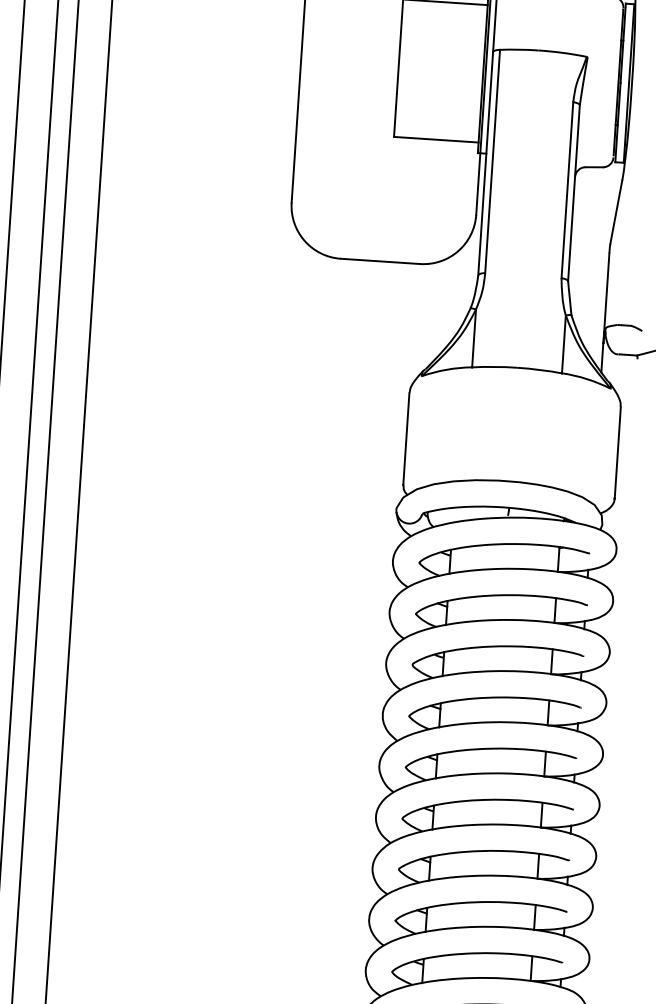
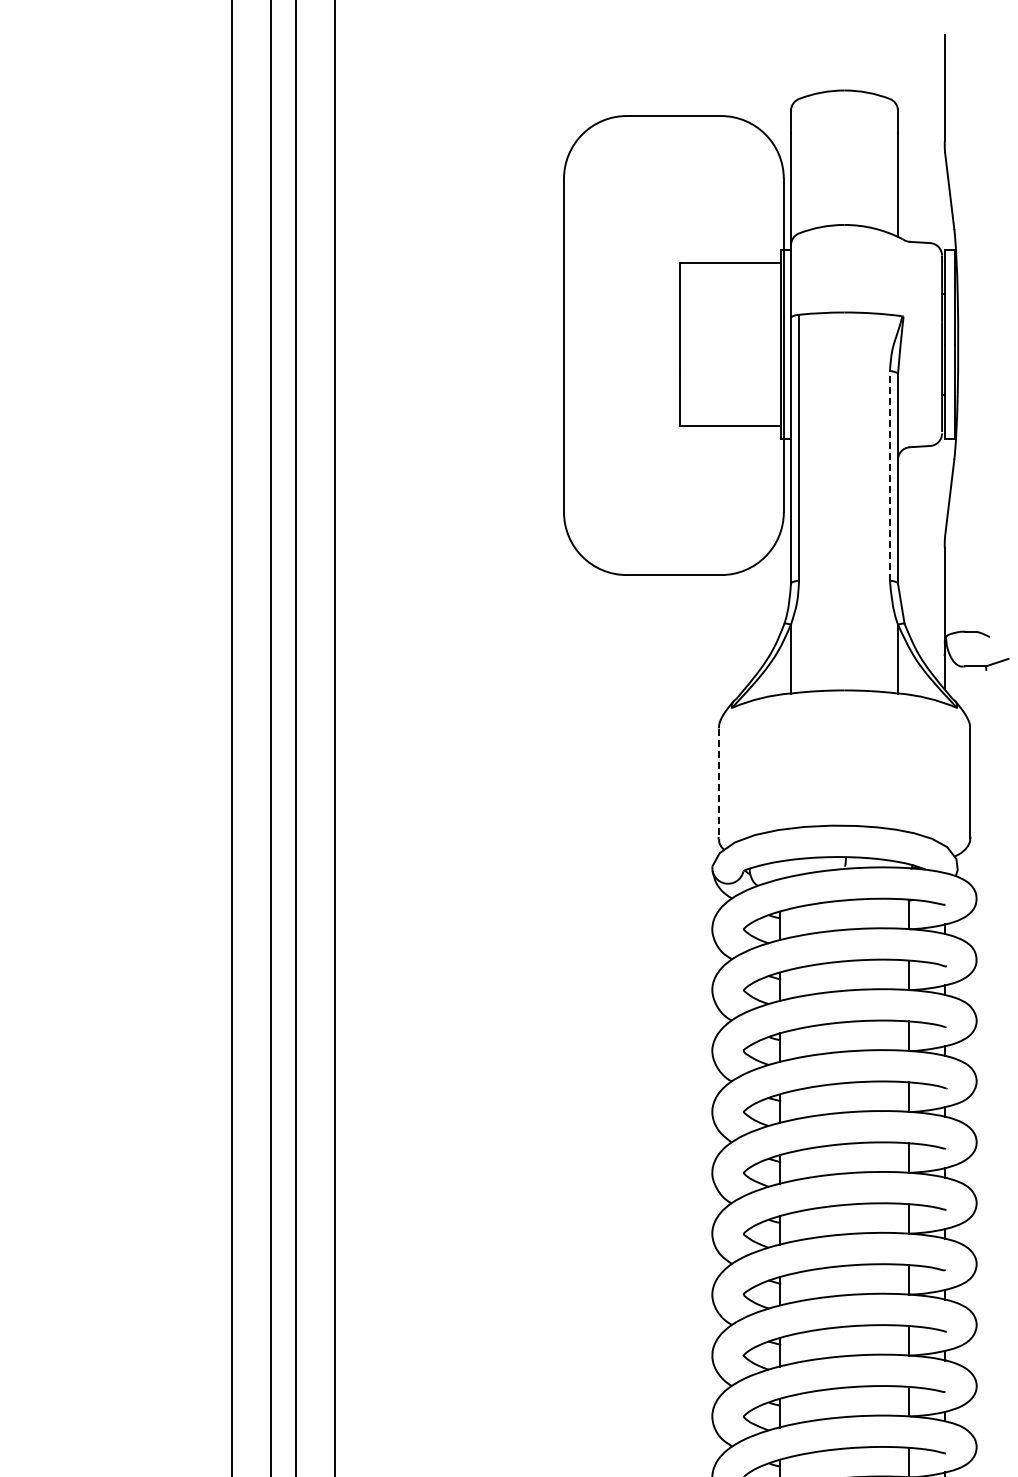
line: (567, 189) -> (889, 475), solid -> dashed
line: (406, 438) -> (718, 783), solid -> dashed

